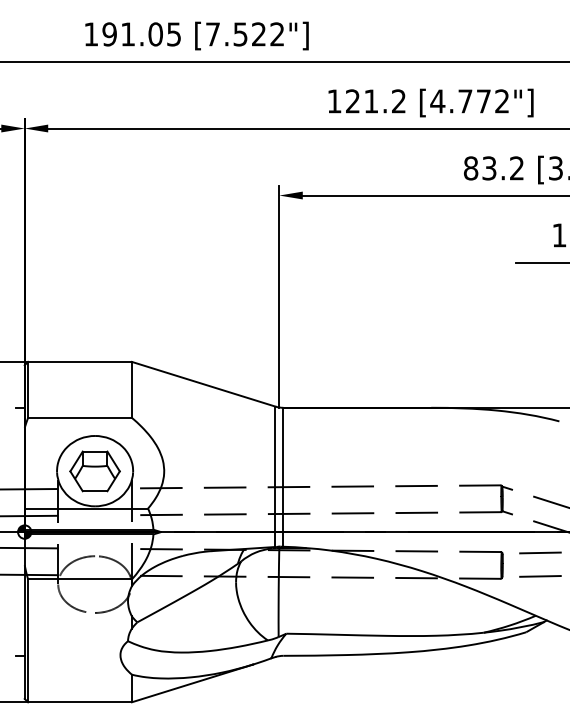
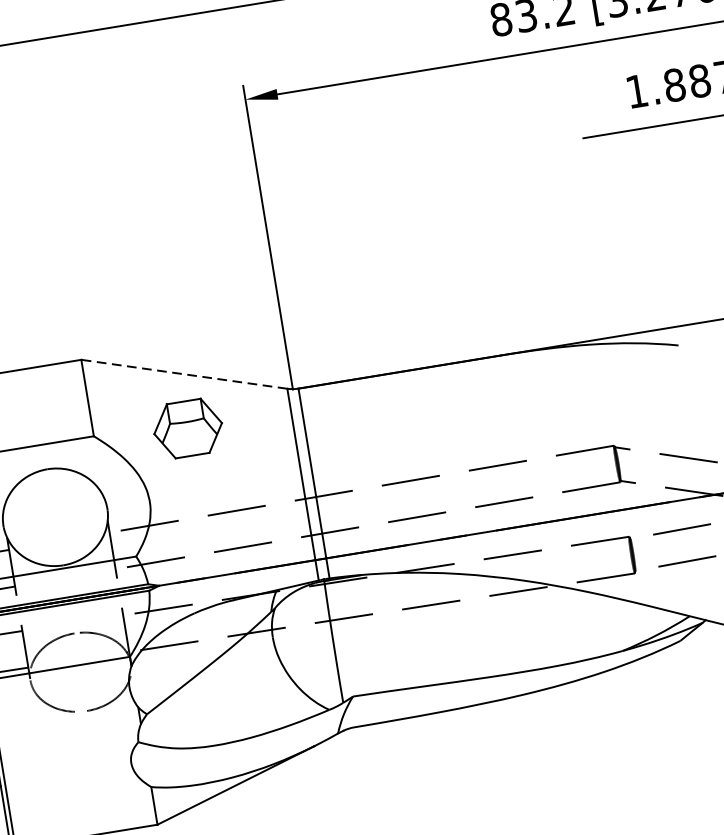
line: (203, 384) -> (184, 374), solid -> dashed
part: (94, 471) -> (187, 428), moved

